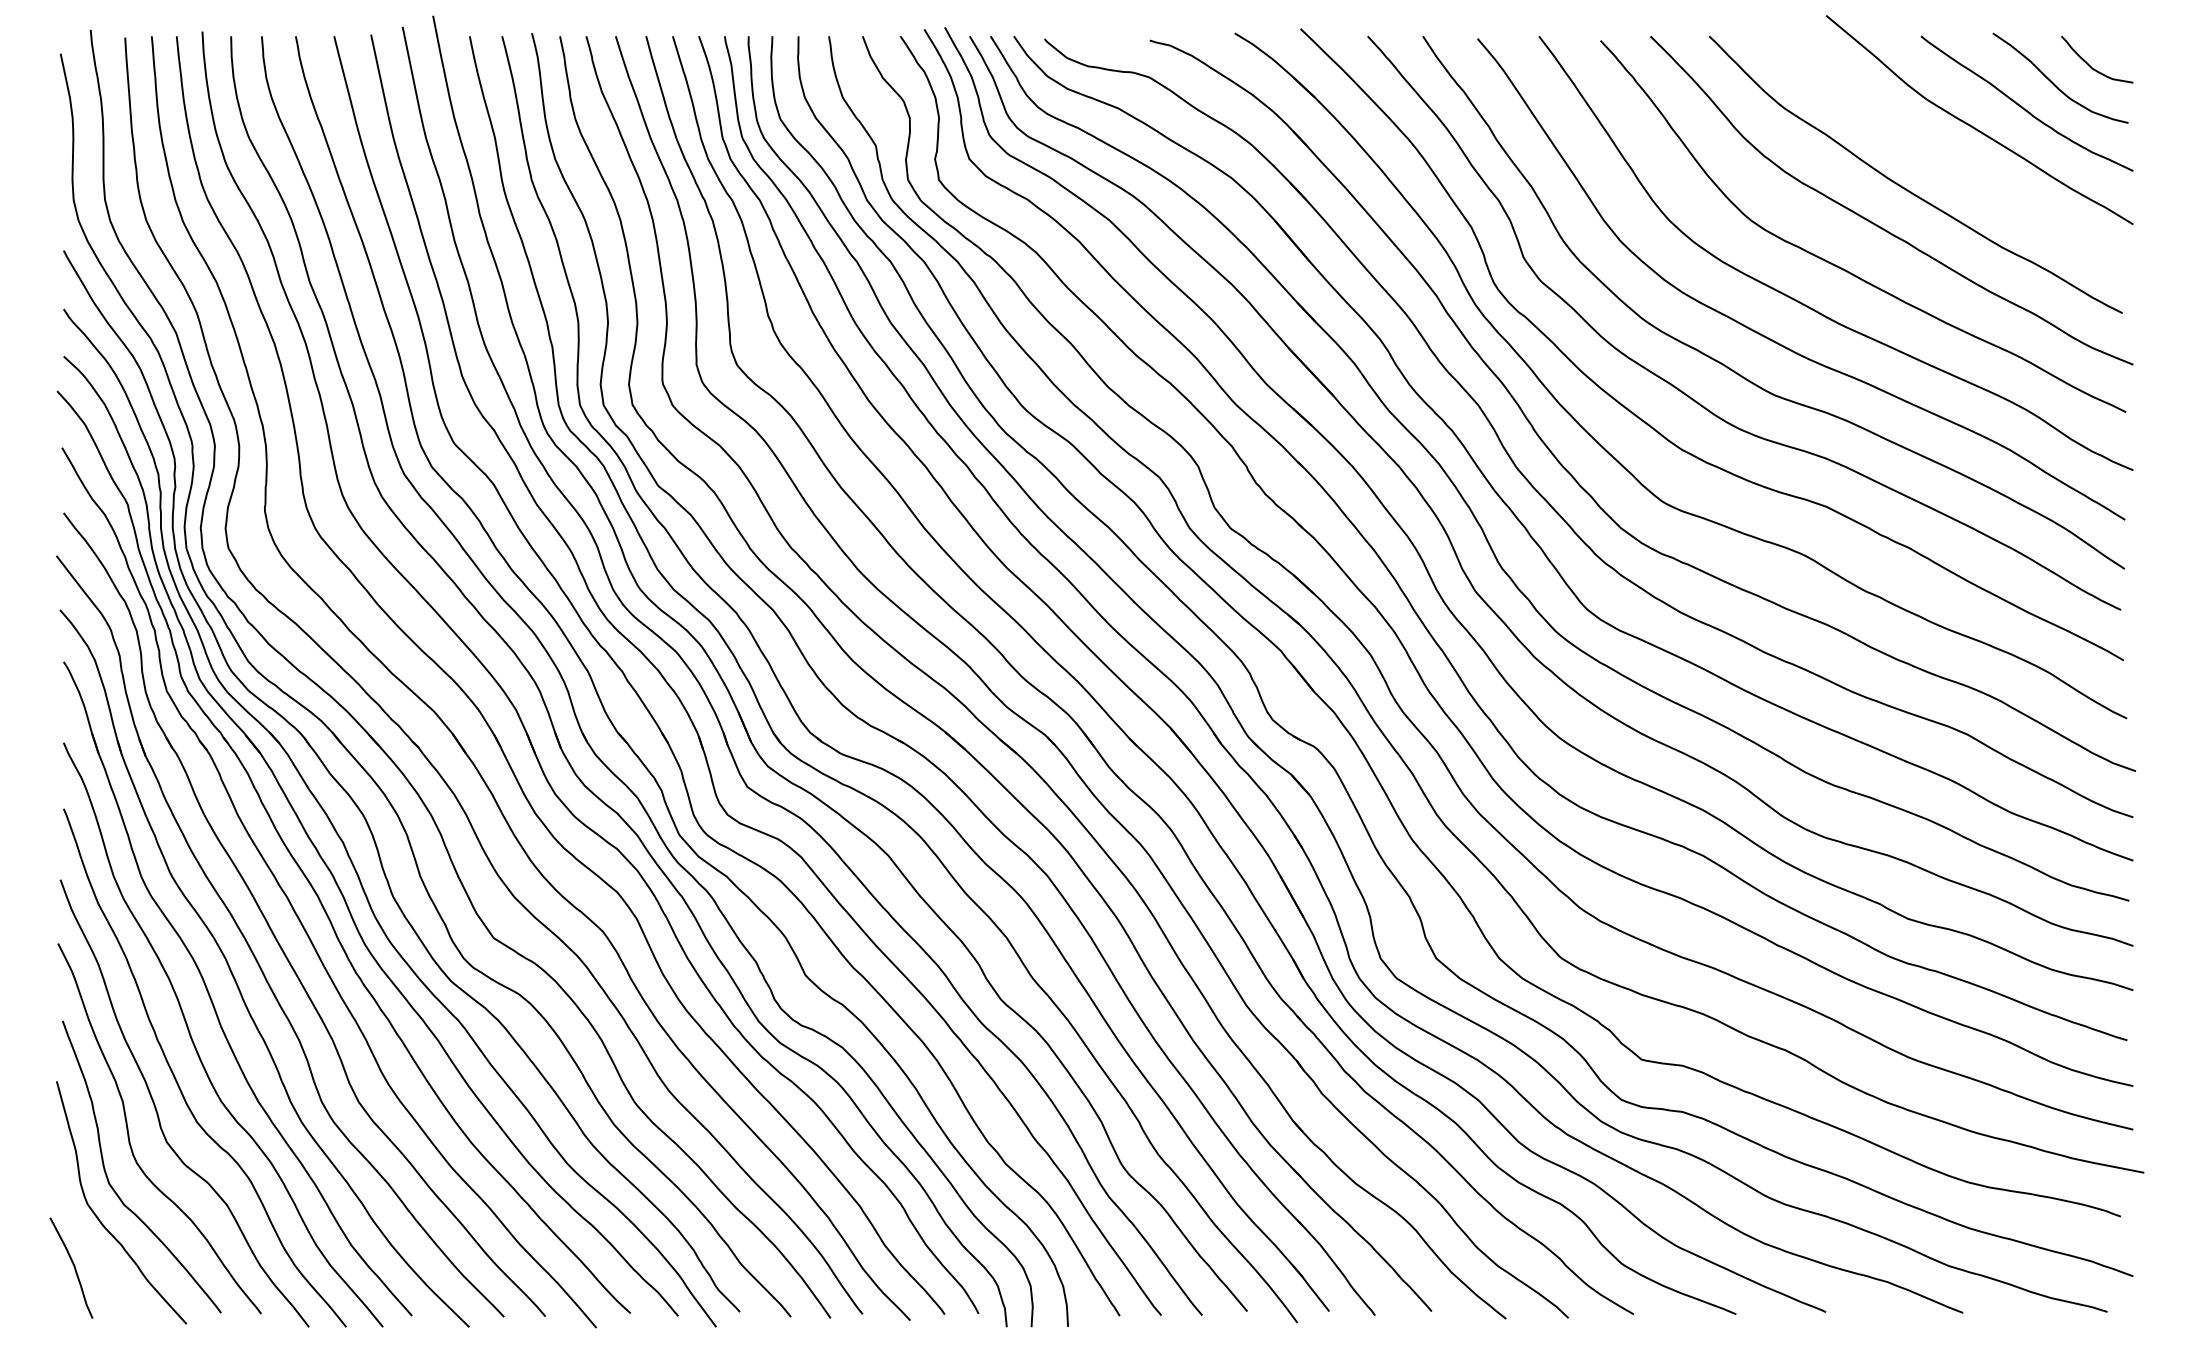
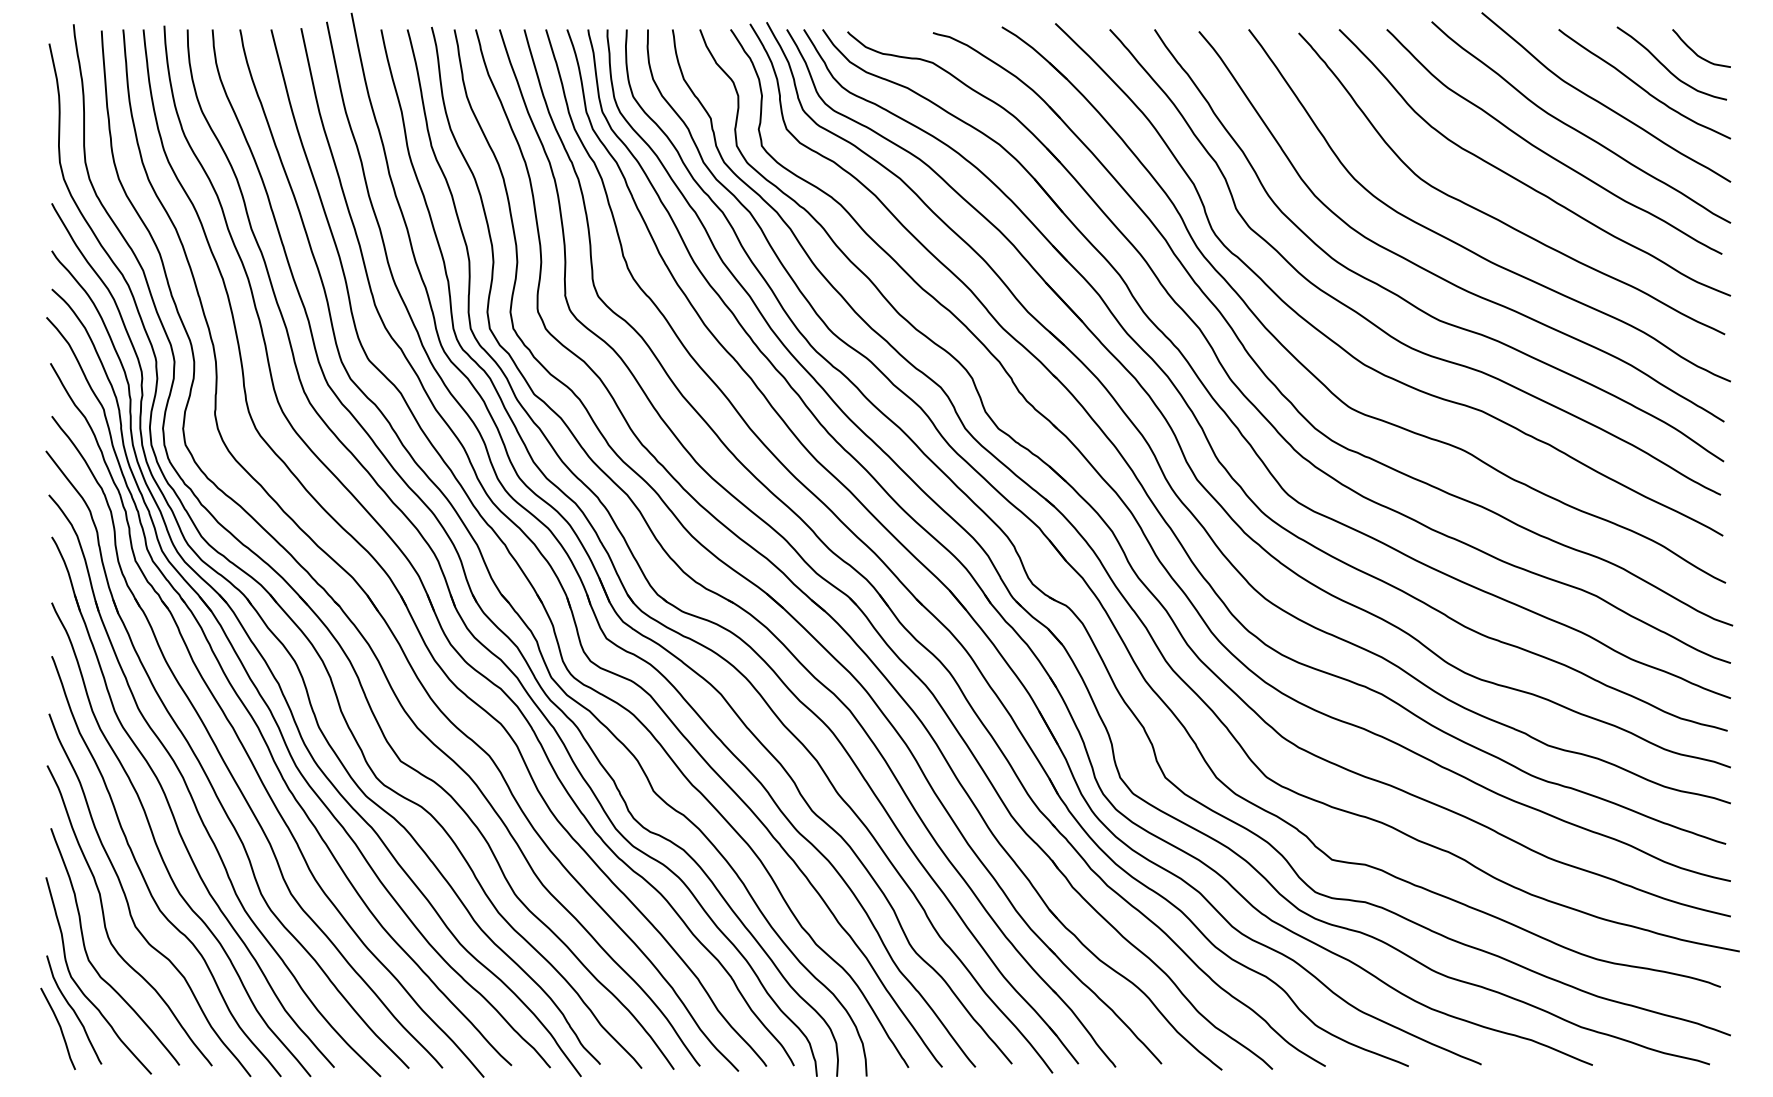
curve: (1943, 159) -> (1576, 129), added
curve: (91, 1244) -> (74, 1009), added

